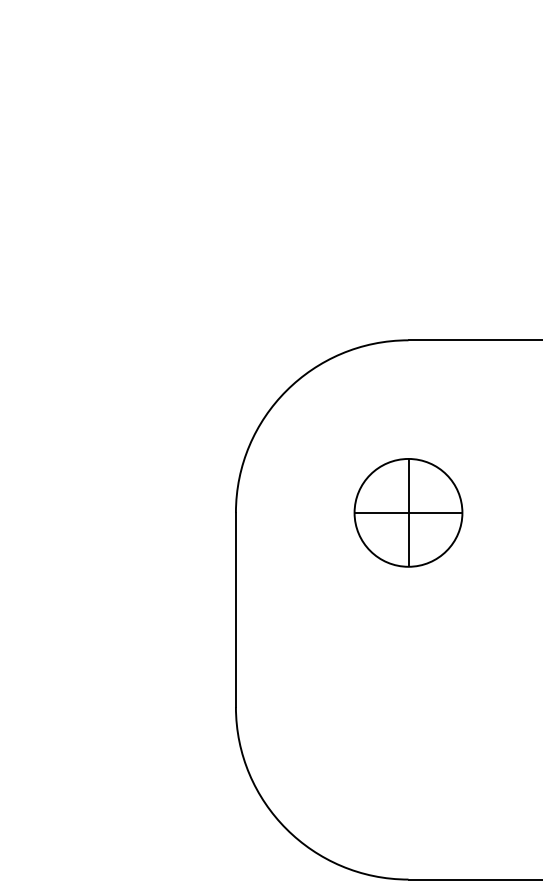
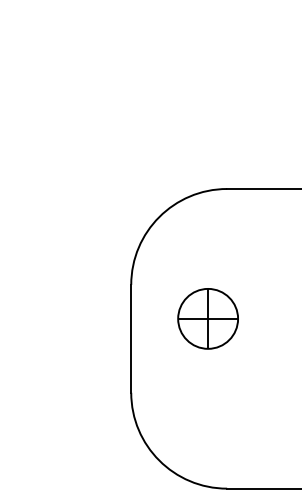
part: (407, 512) -> (207, 318), moved

